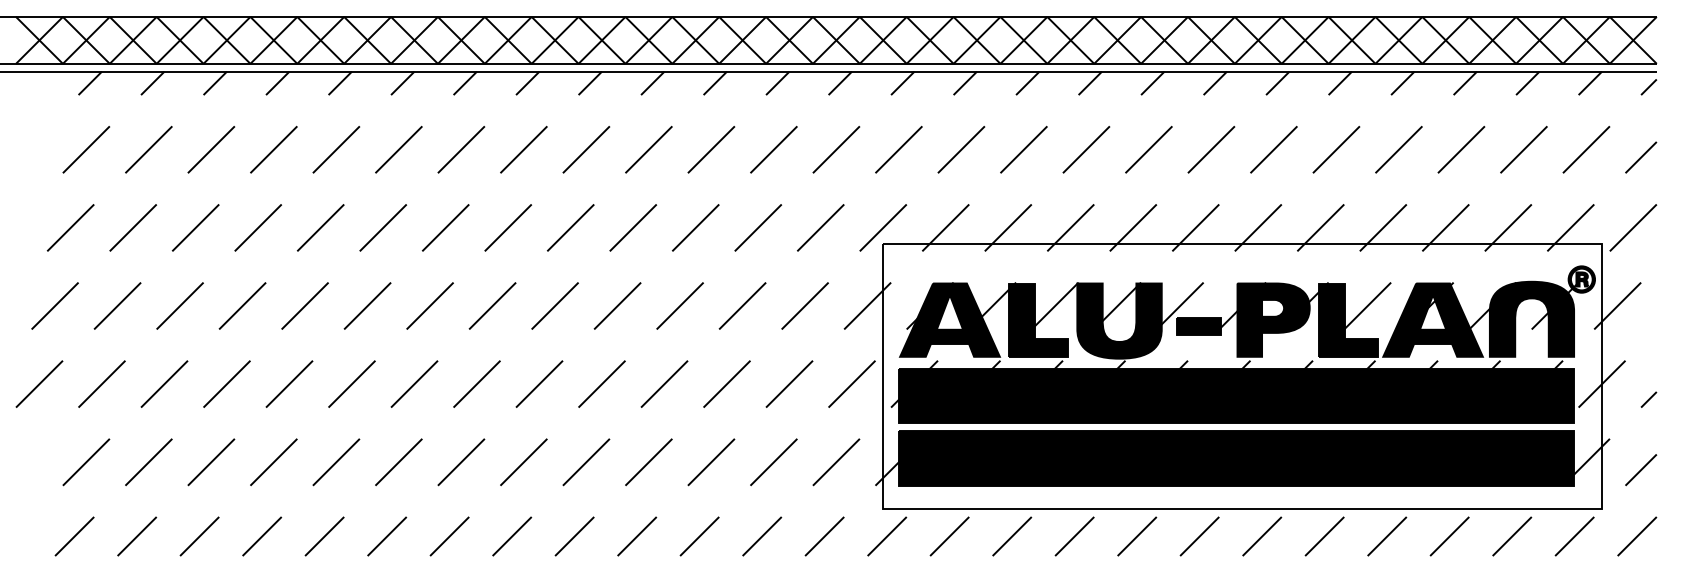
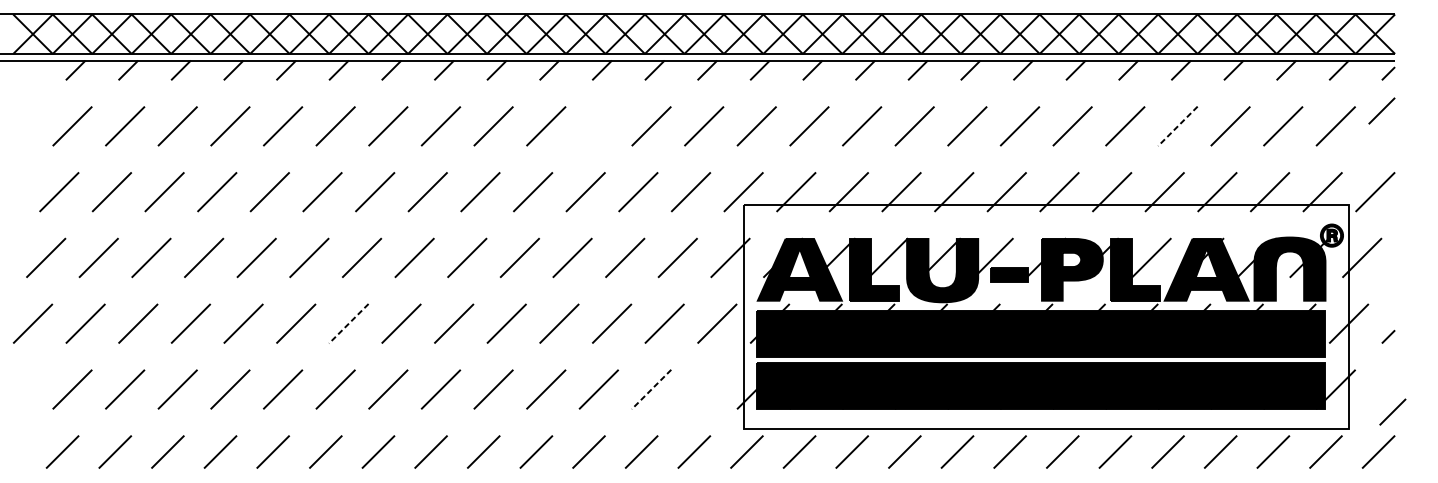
line: (711, 149) -> (598, 126), removed
line: (1398, 150) -> (1177, 126), solid -> dashed
line: (1641, 157) -> (1382, 110), moved
line: (414, 384) -> (348, 324), solid -> dashed
line: (773, 462) -> (651, 389), solid -> dashed
line: (836, 462) -> (704, 389), removed
line: (1641, 470) -> (1393, 412), moved

